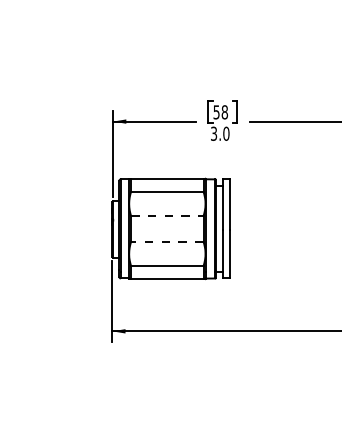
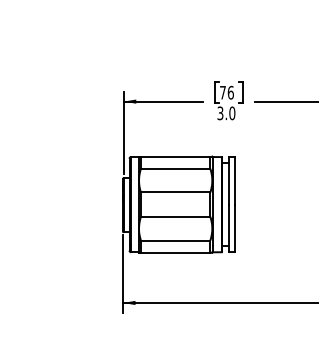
text: (220, 112) -> (226, 92), 58 -> 76
line: (167, 216) -> (175, 192), dashed -> solid
line: (166, 241) -> (174, 216), dashed -> solid

